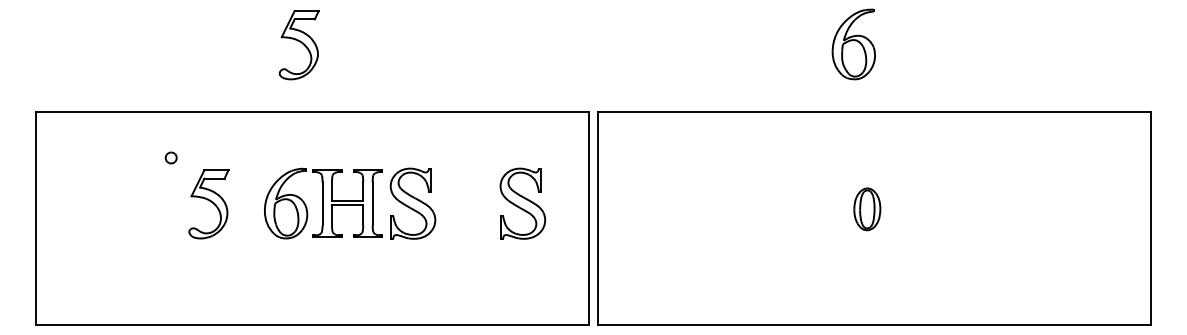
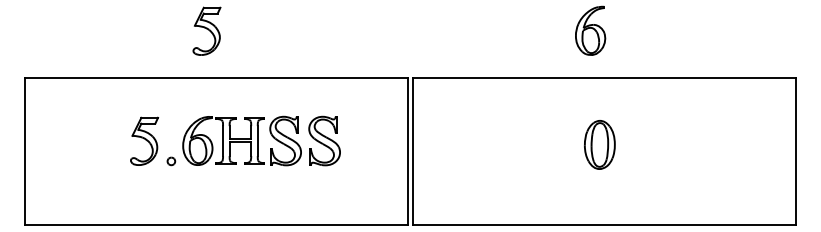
part: (171, 158) -> (171, 161), moved
part: (522, 202) -> (324, 140), moved
part: (866, 208) -> (599, 144), size x1.67

